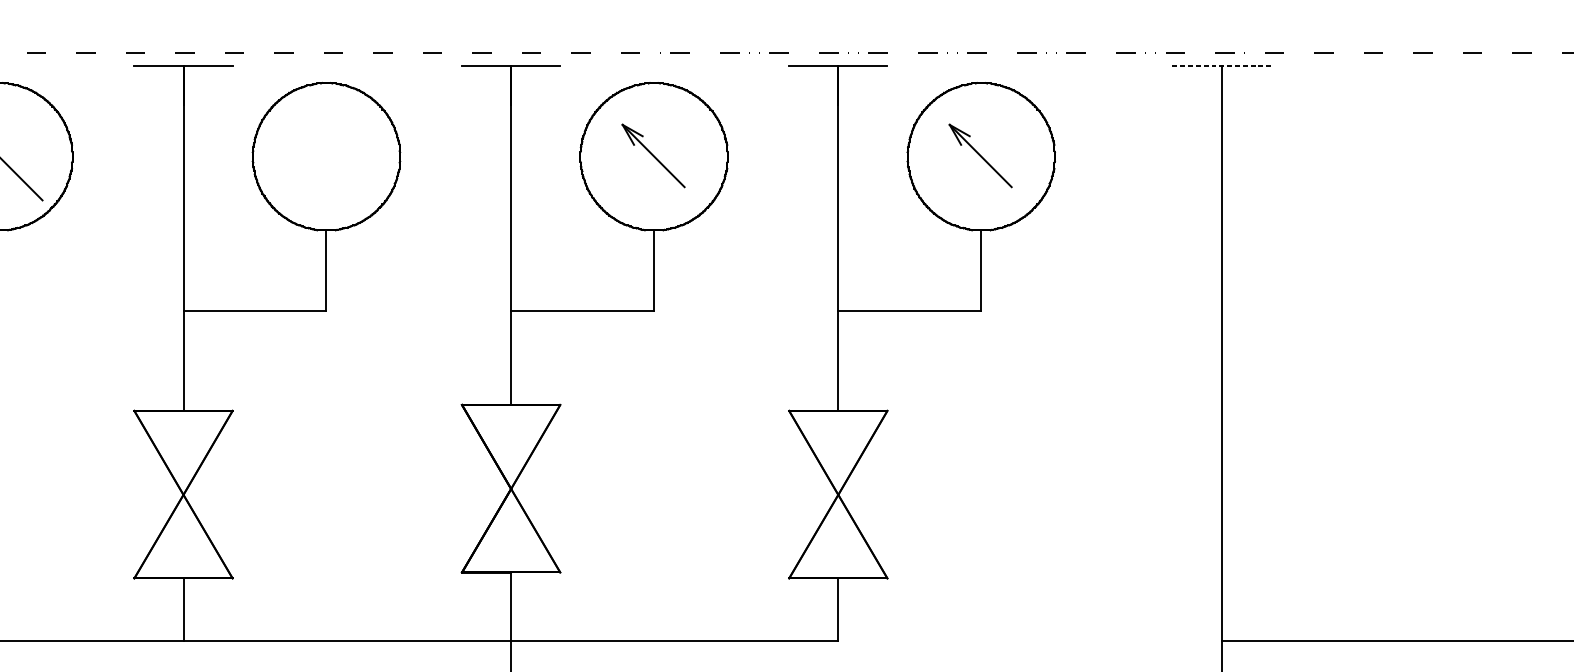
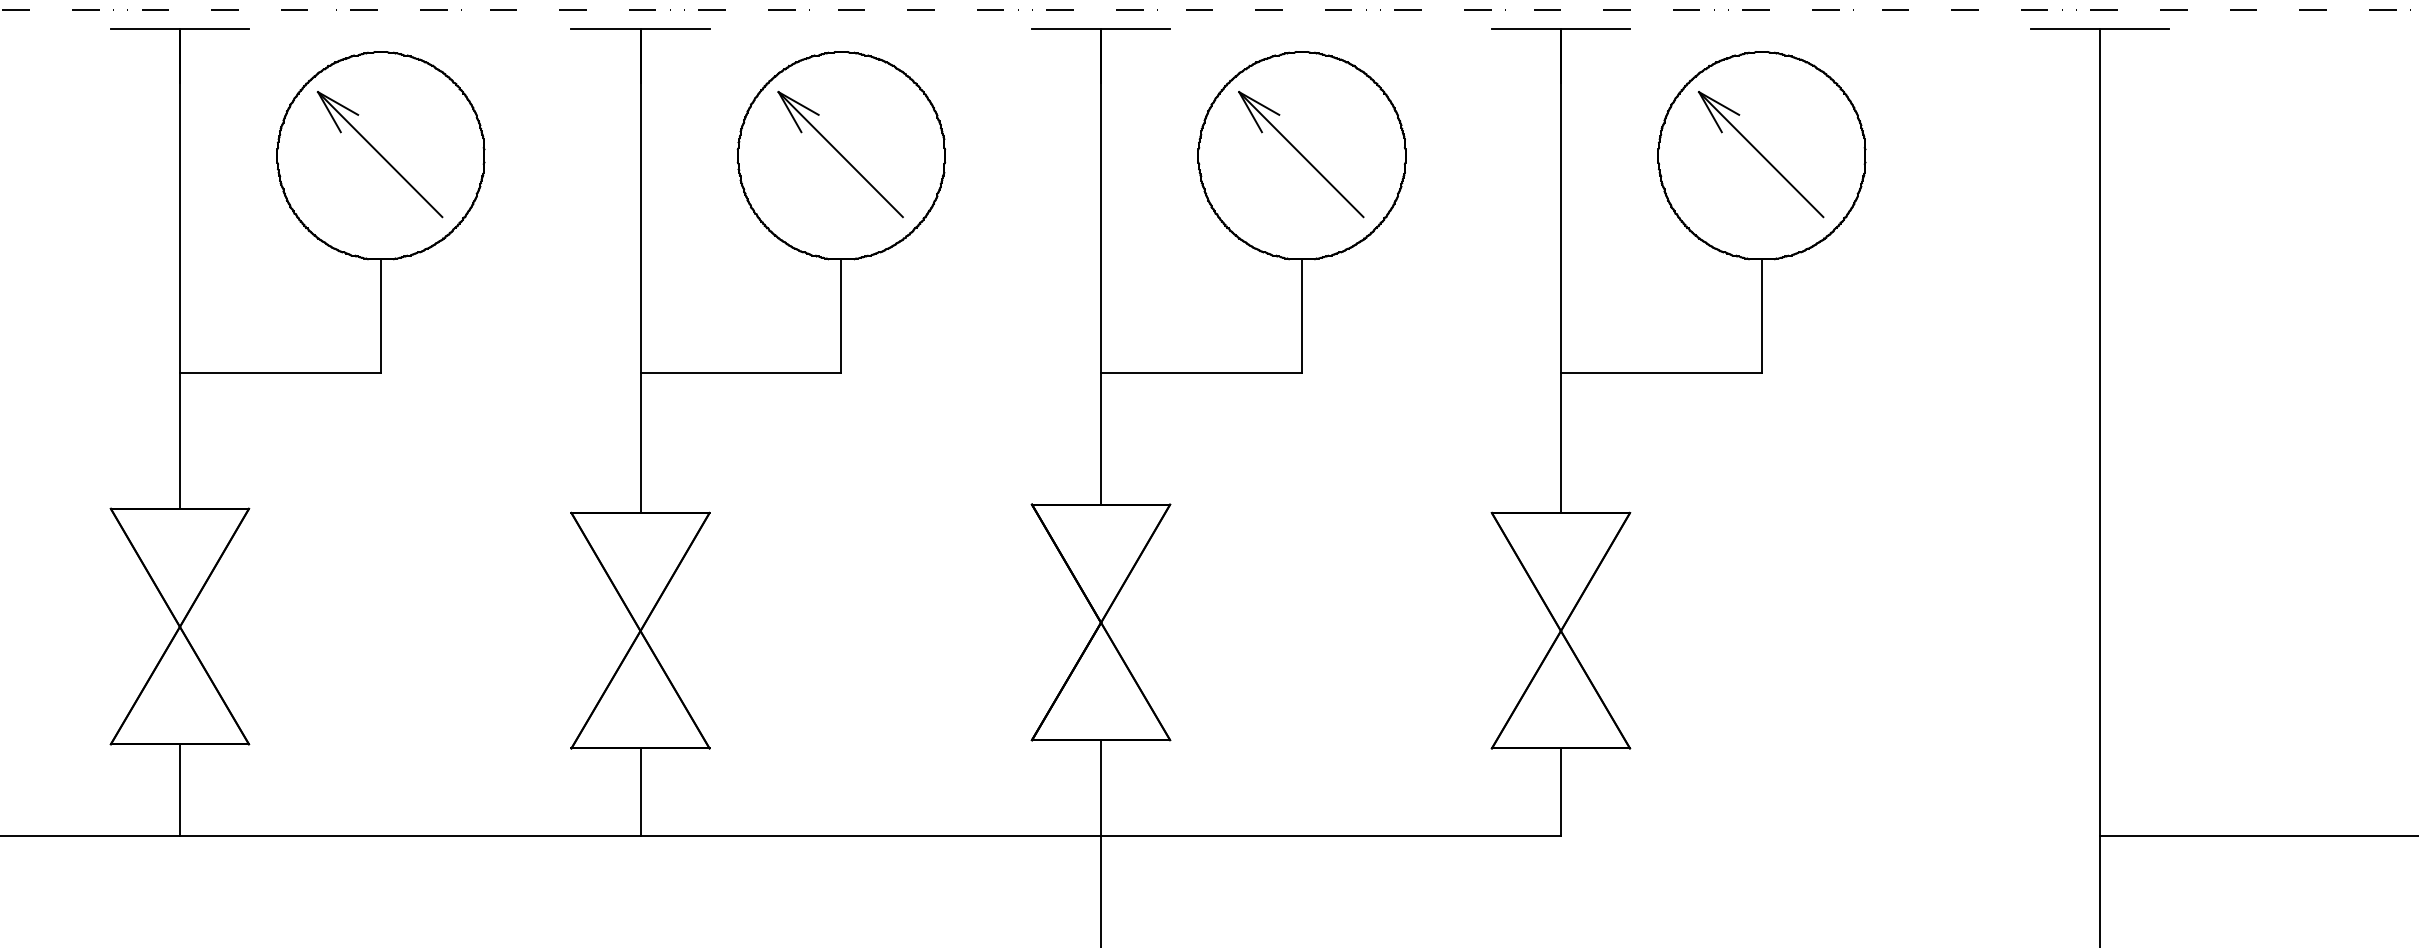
line: (1222, 66) -> (2100, 28), dashed -> solid
part: (325, 155) -> (840, 154), added
part: (653, 155) -> (1301, 154), size x1.43
part: (980, 155) -> (1760, 154), size x1.43

